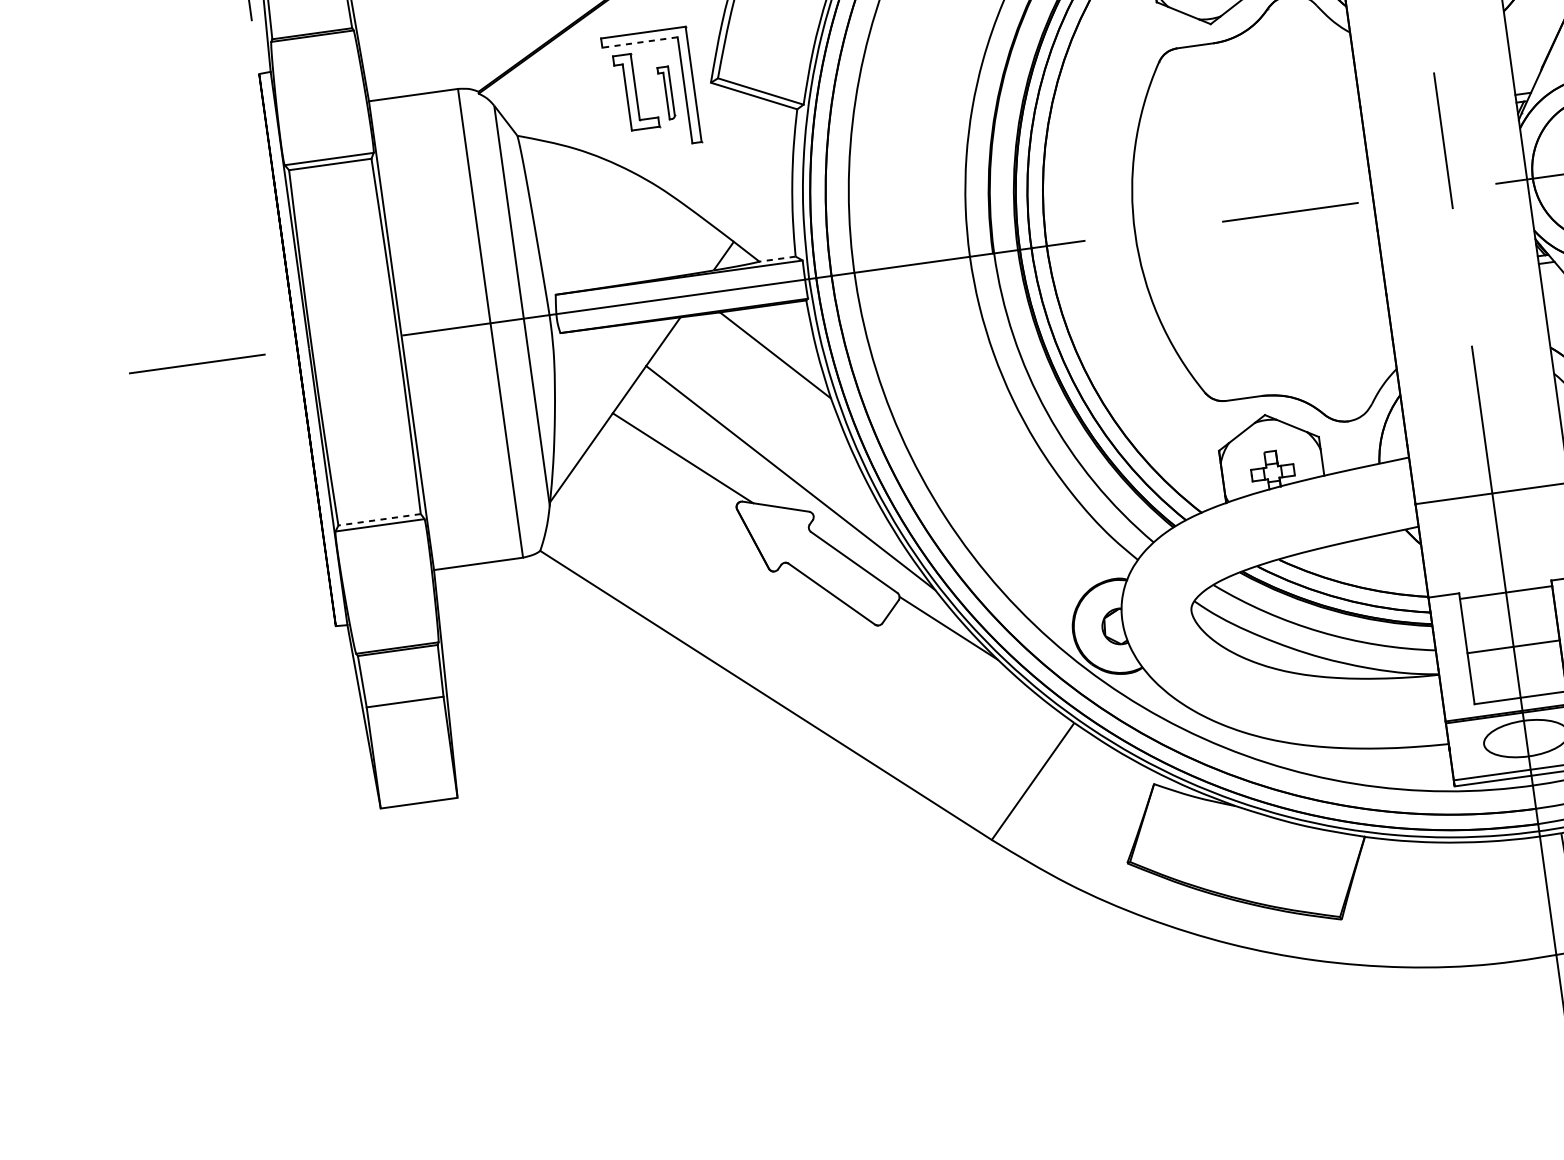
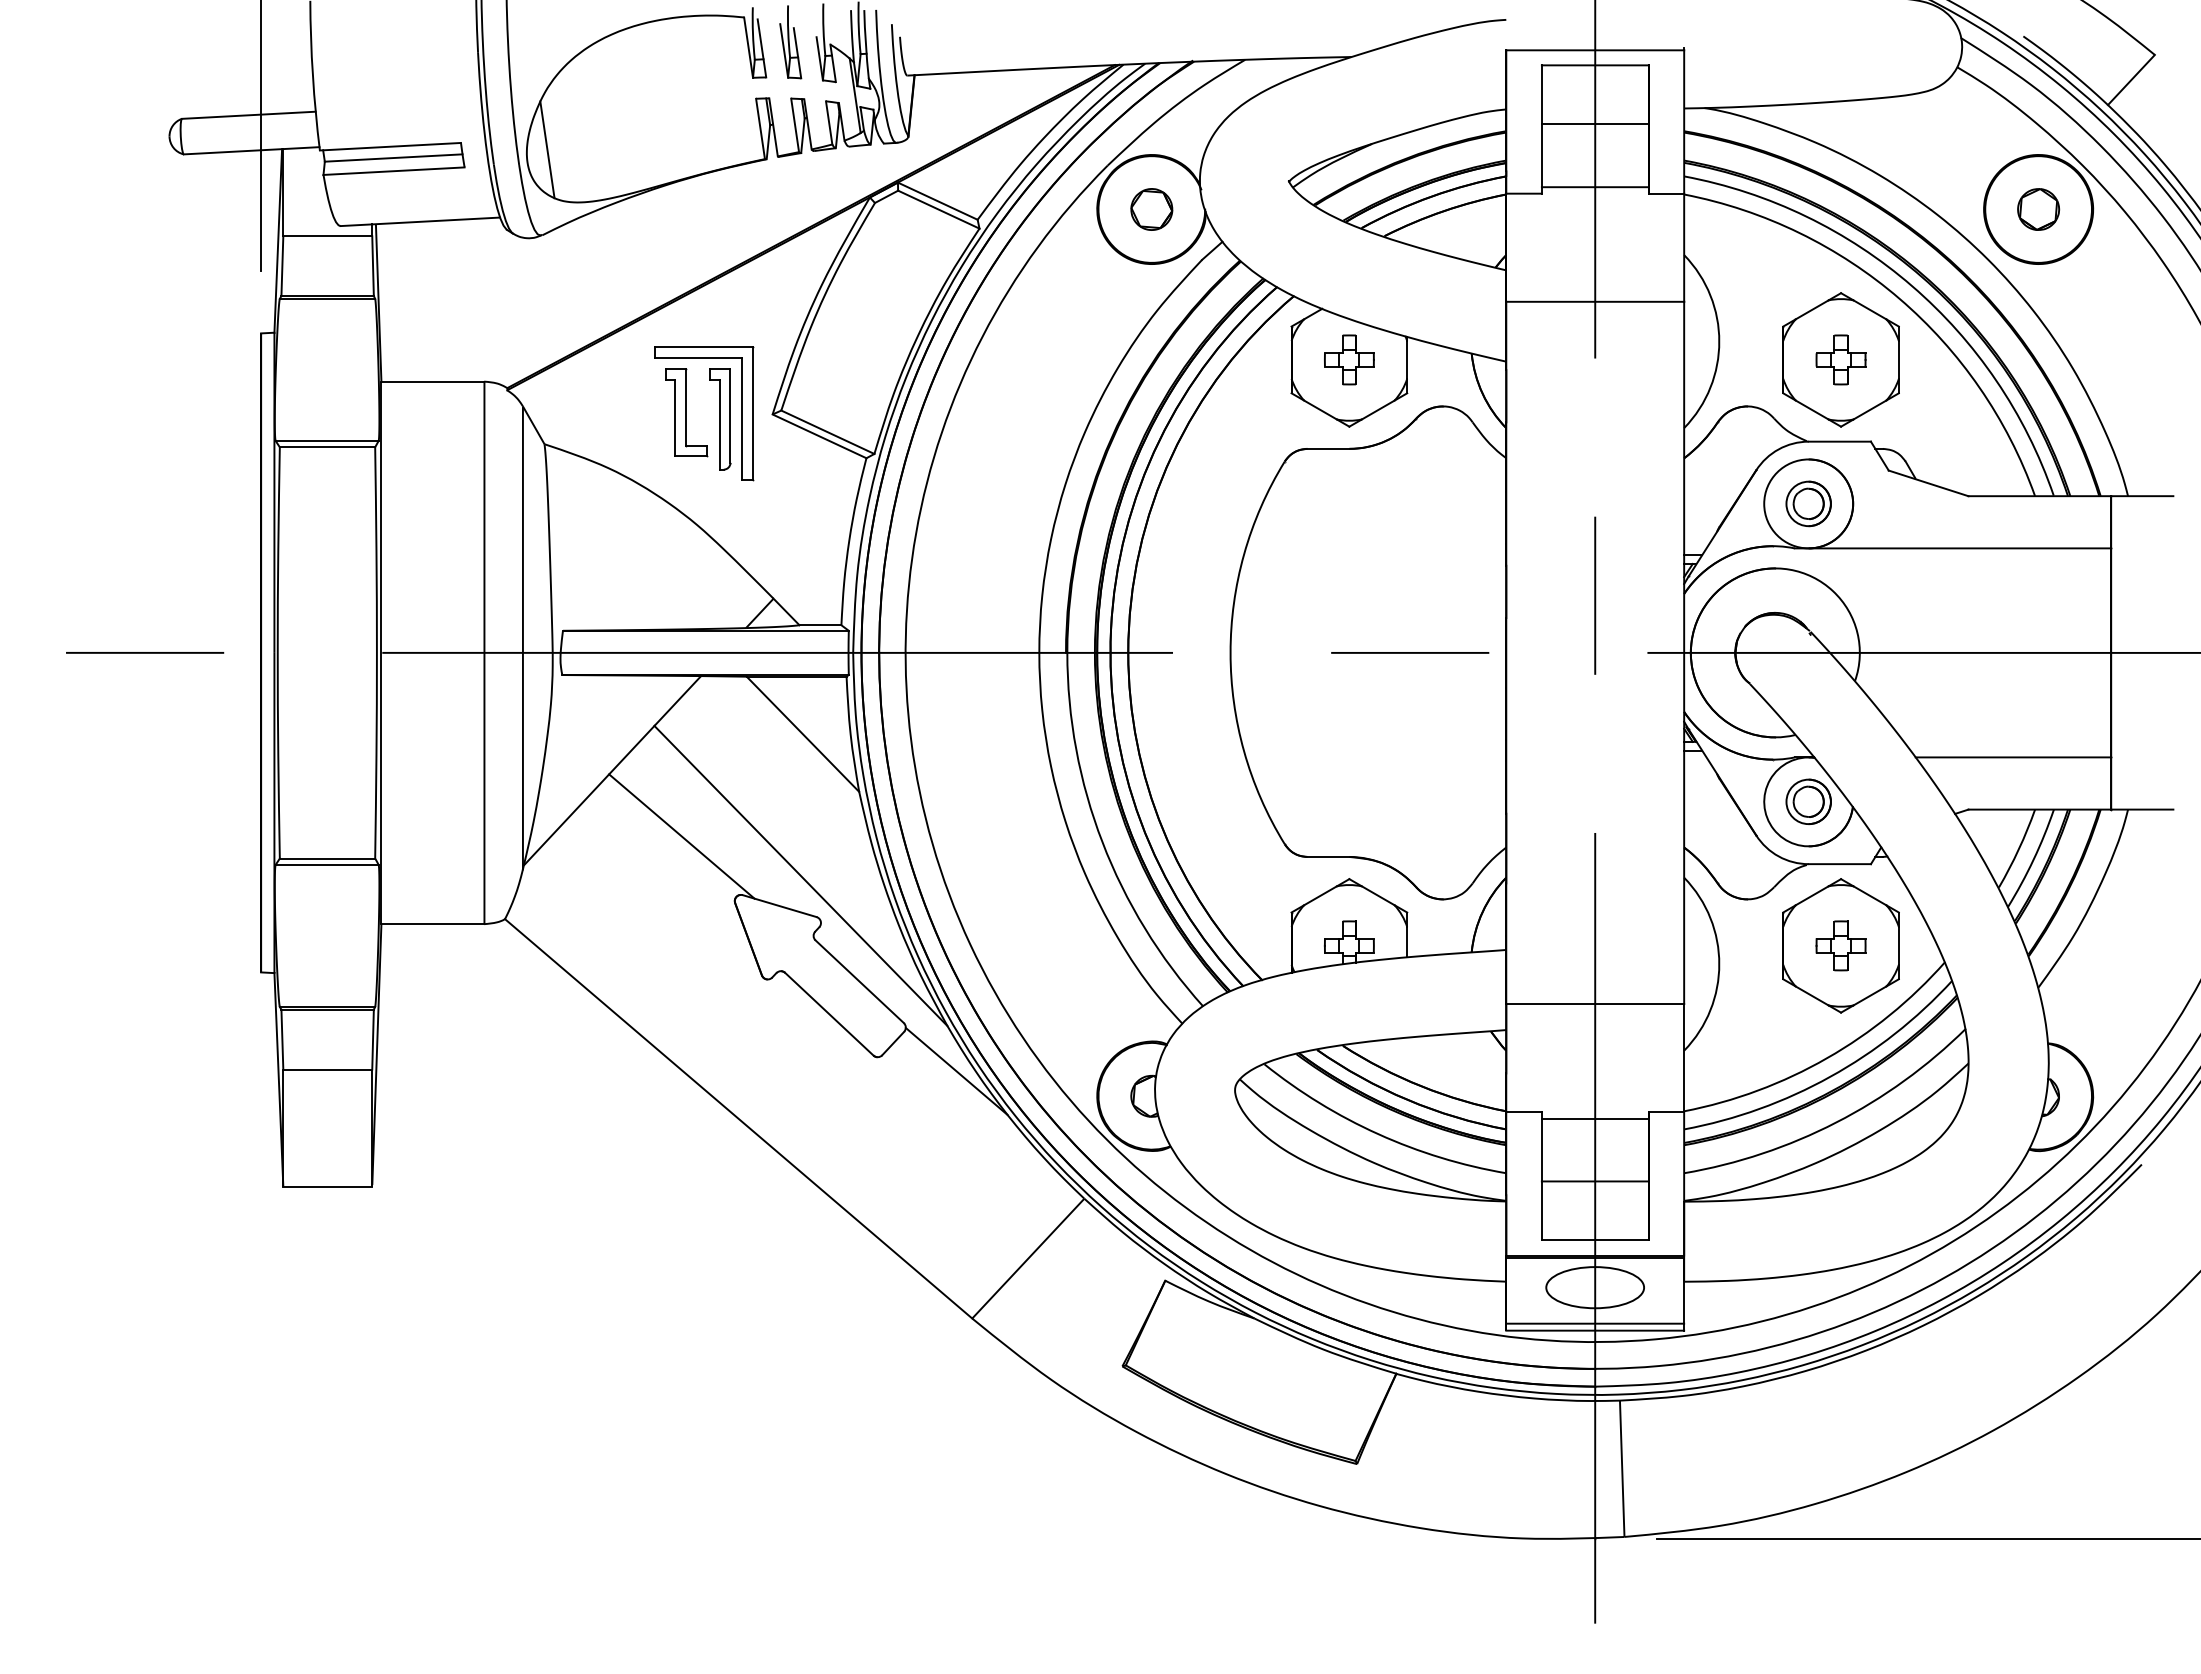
line: (640, 42) -> (698, 357), dashed -> solid
part: (666, 93) -> (720, 419), size x1.67
line: (777, 259) -> (820, 625), dashed -> solid
line: (379, 519) -> (327, 858), dashed -> solid

